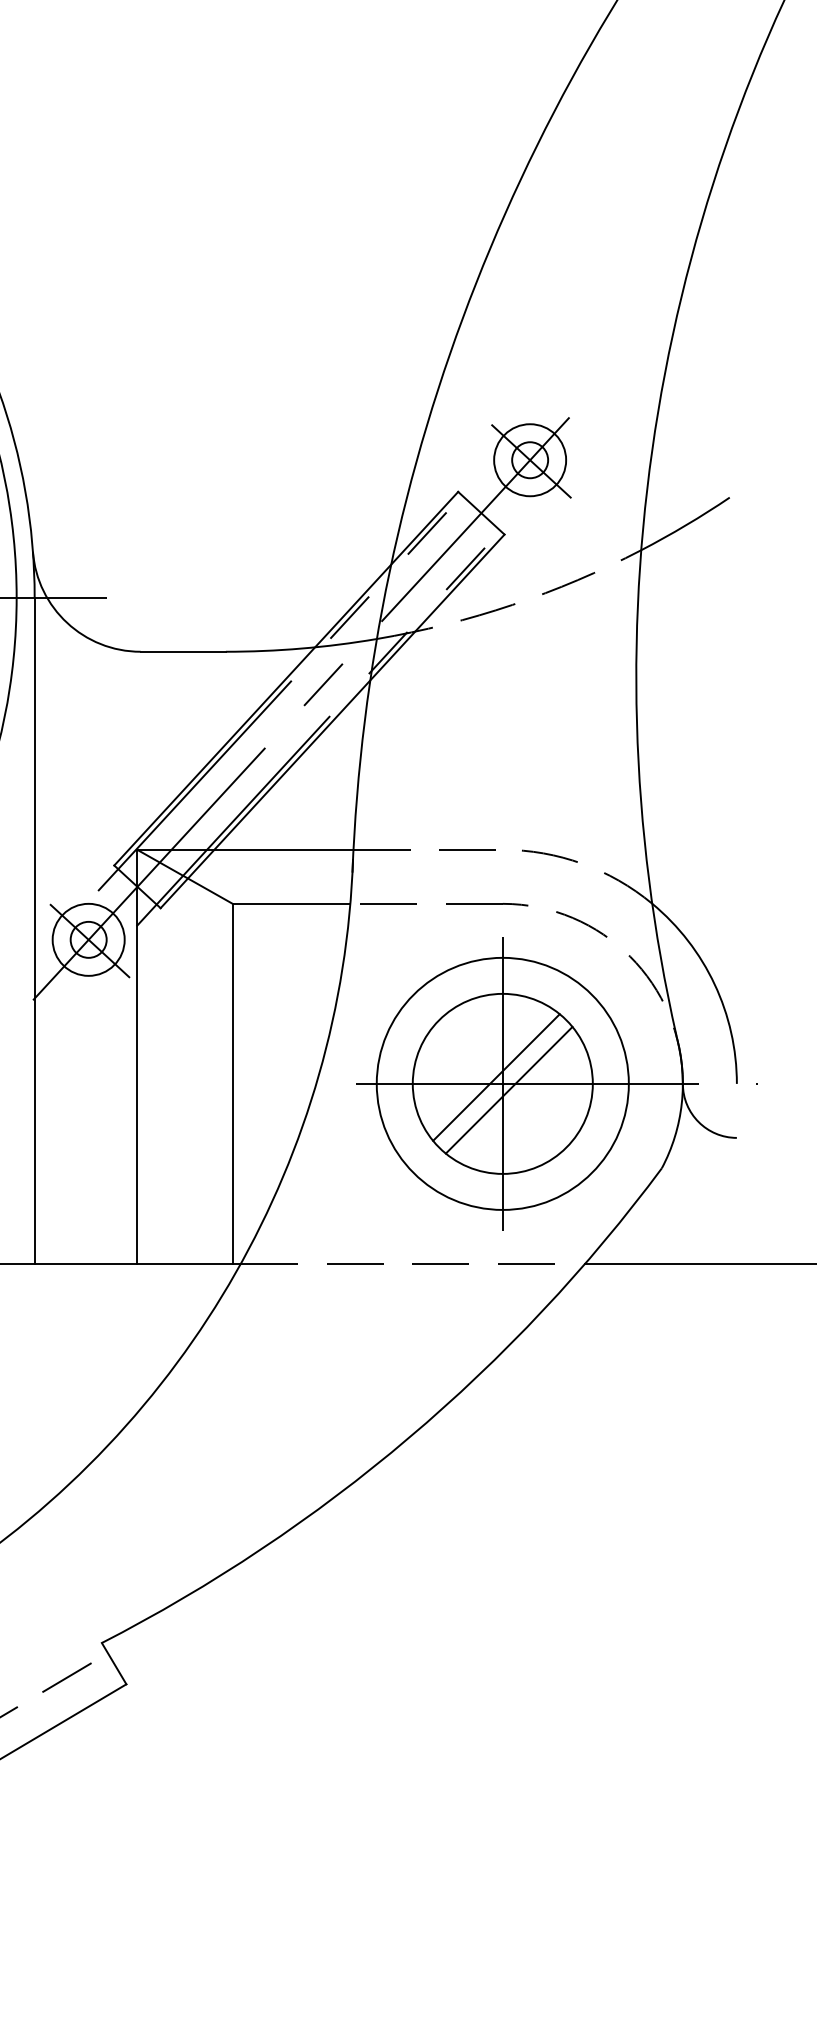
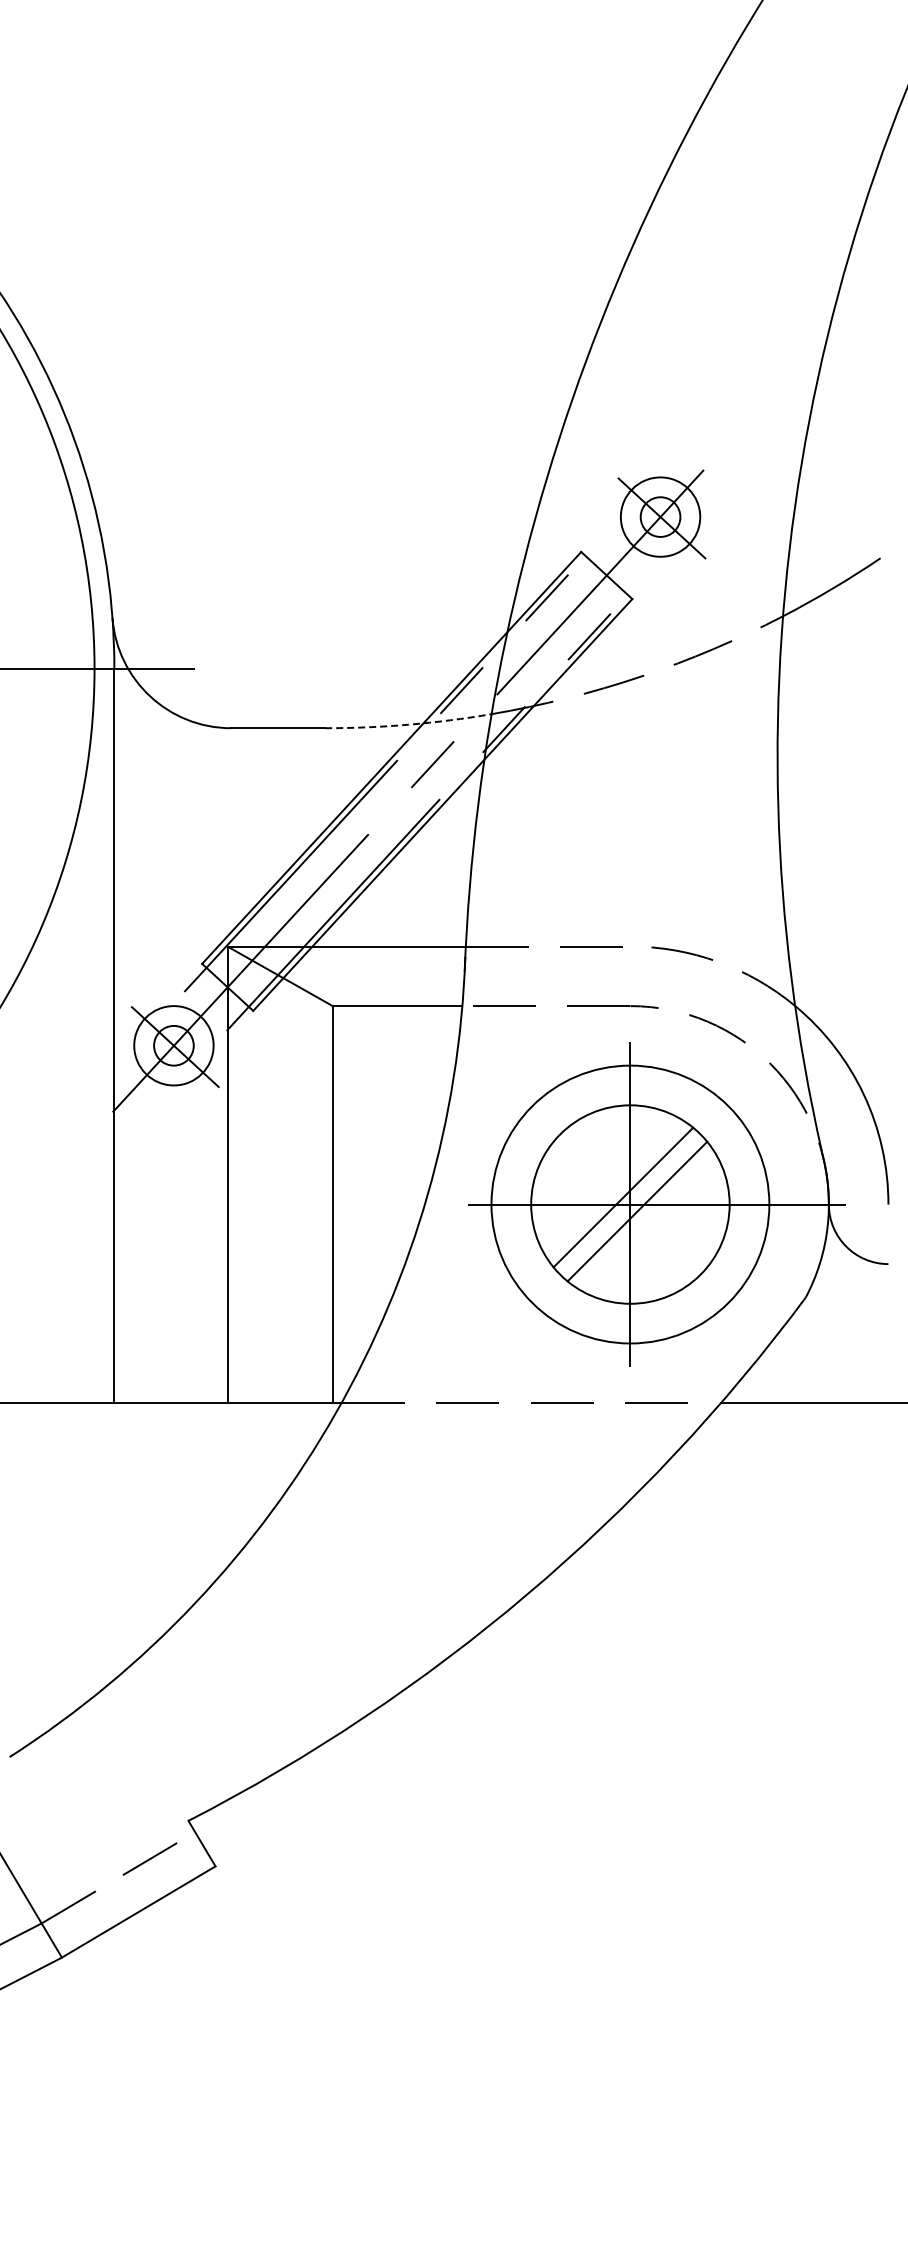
arc: (301, 648) -> (408, 724), solid -> dashed

